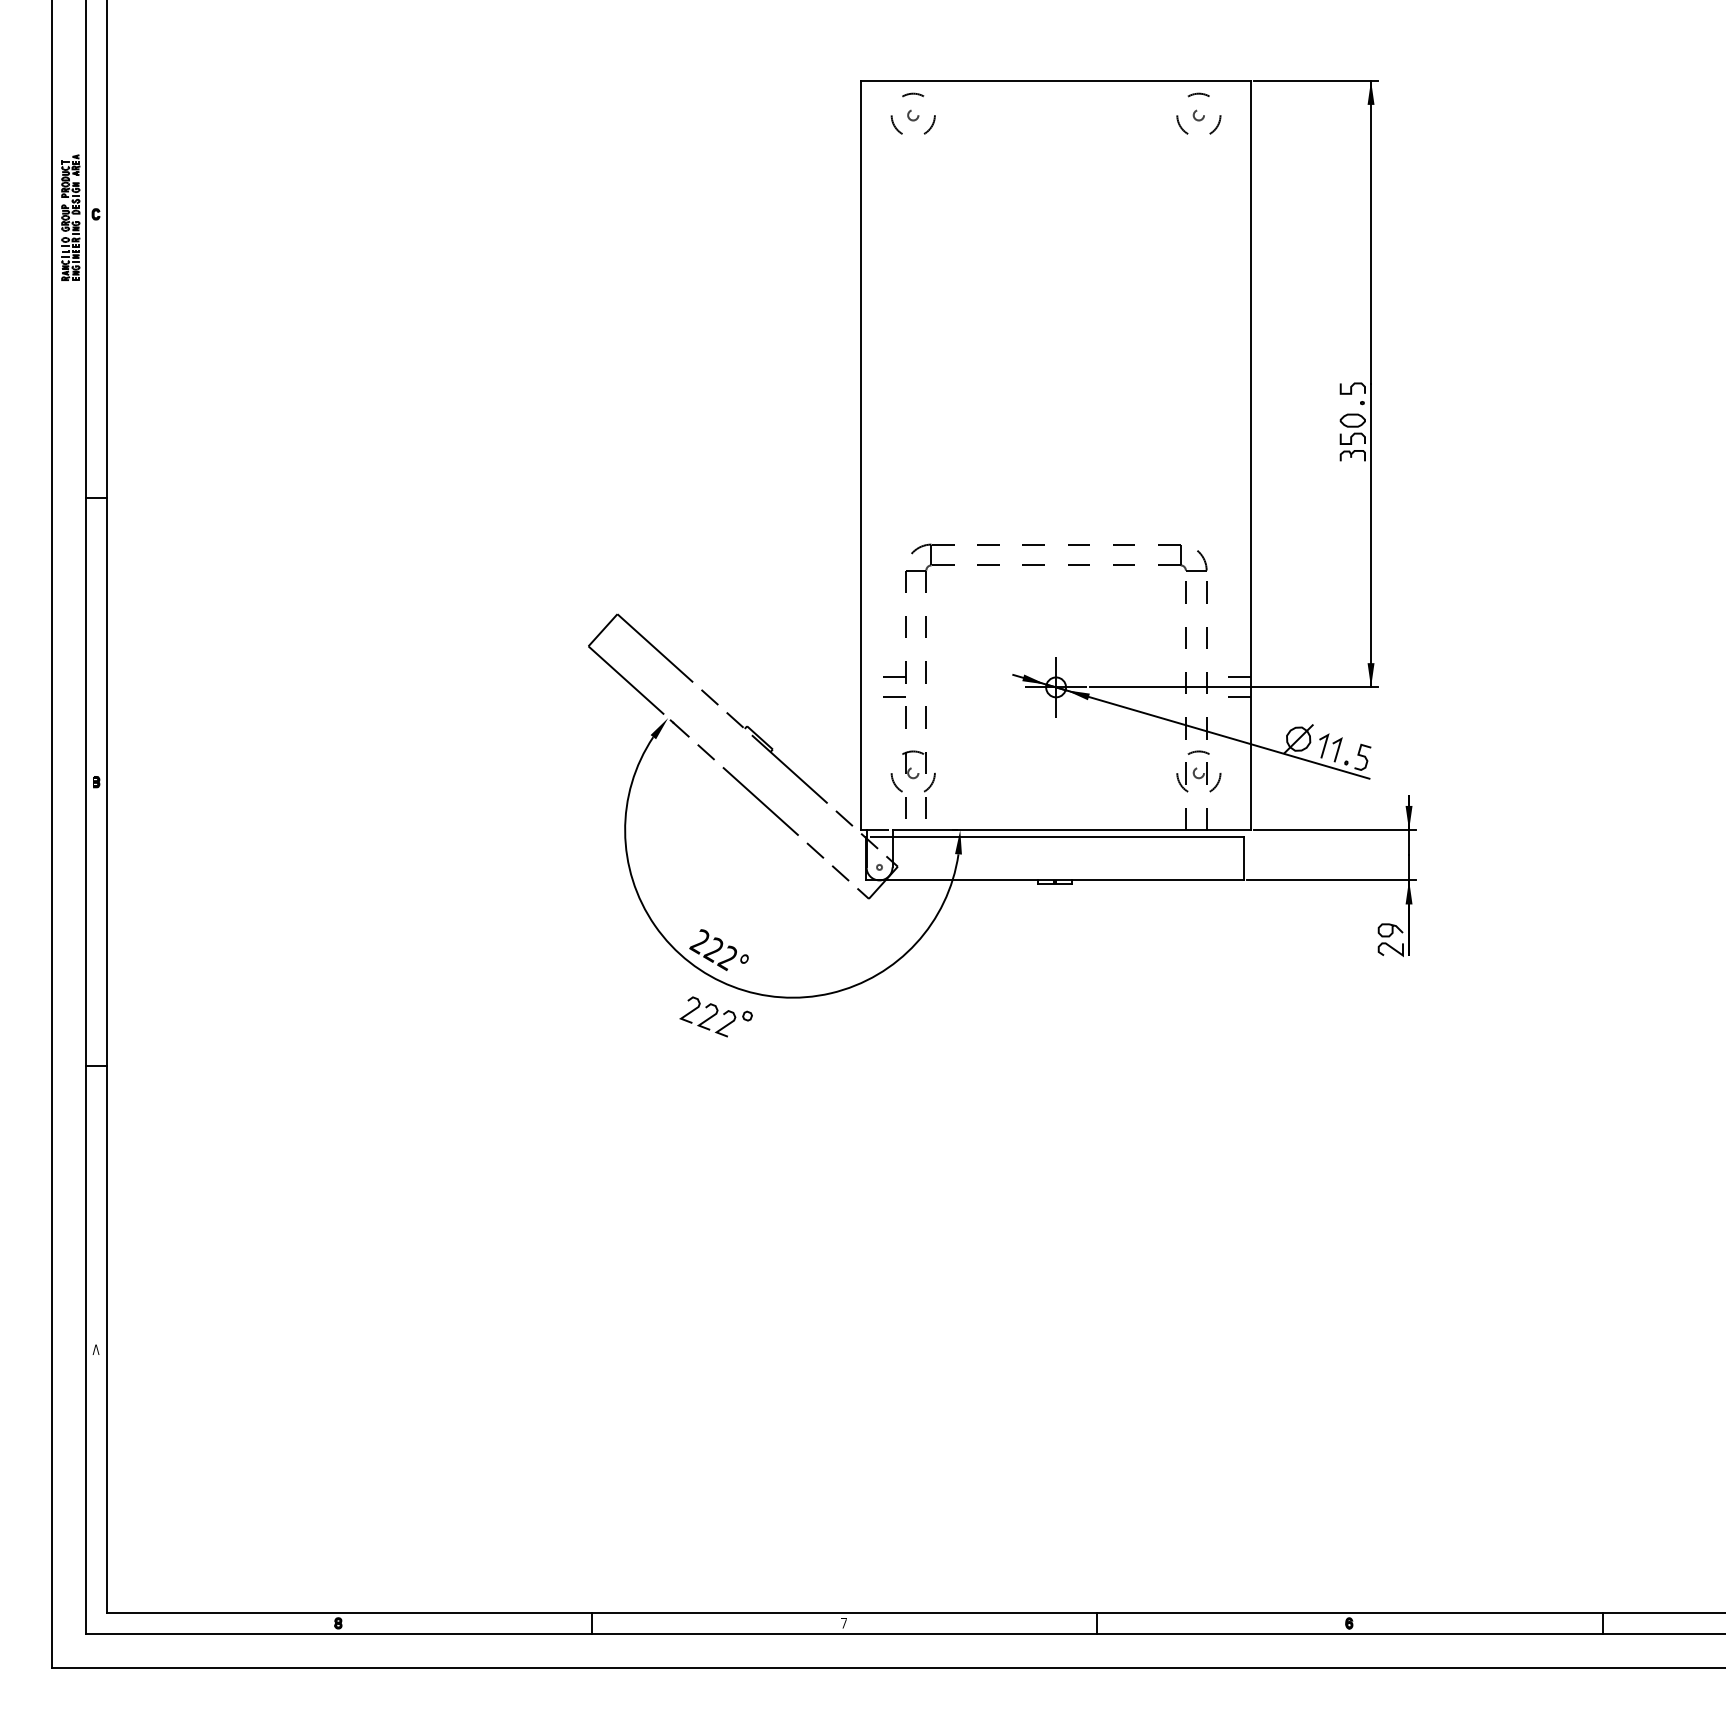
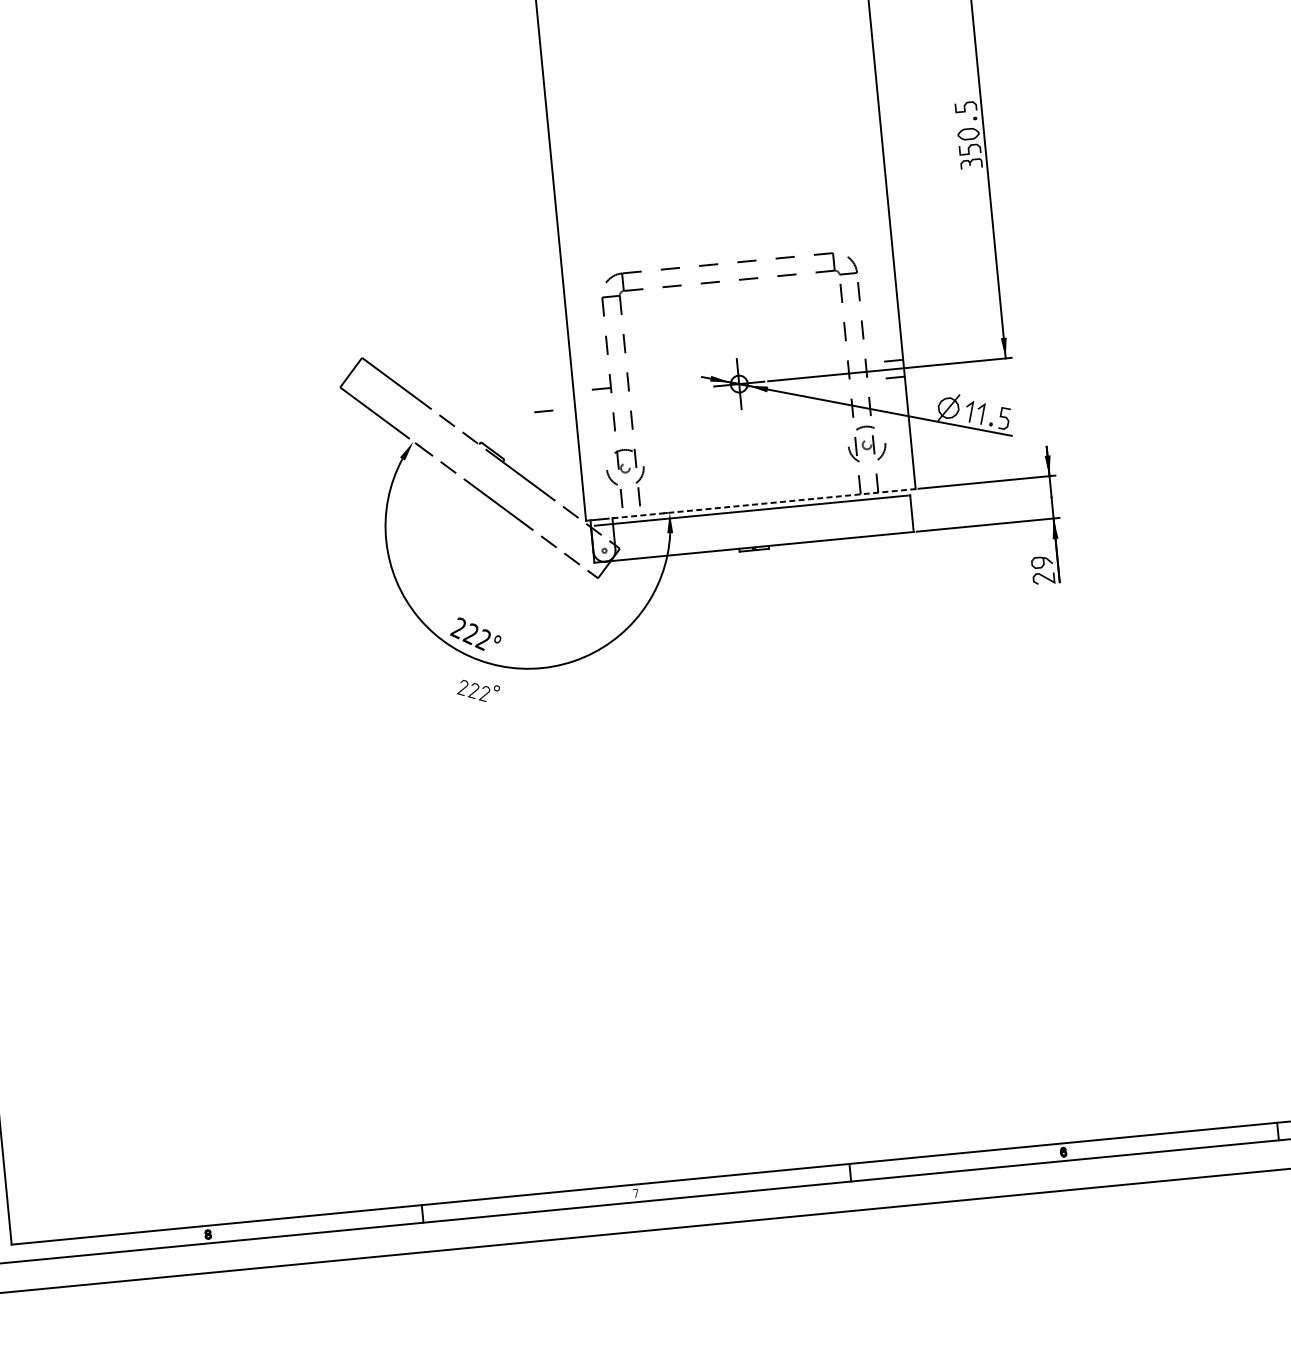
line: (894, 696) -> (544, 410), moved
line: (1072, 830) -> (764, 503), solid -> dashed
part: (715, 1016) -> (477, 690), size x0.7

